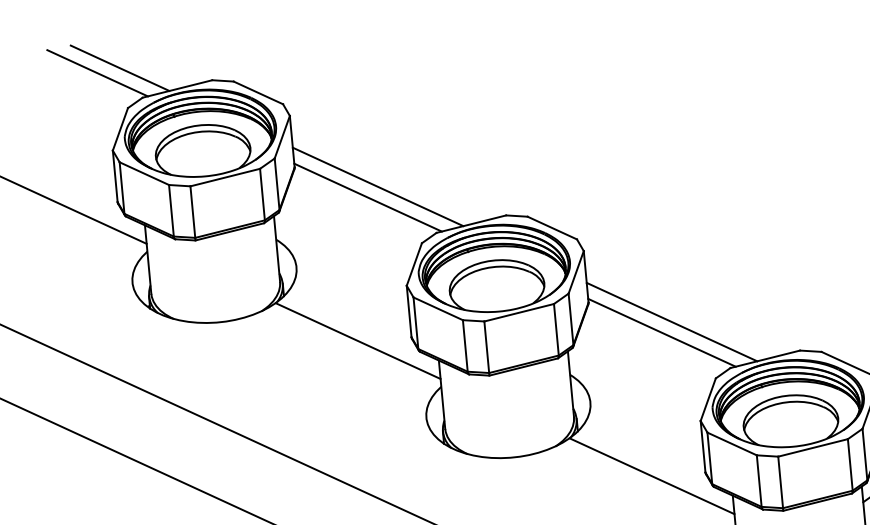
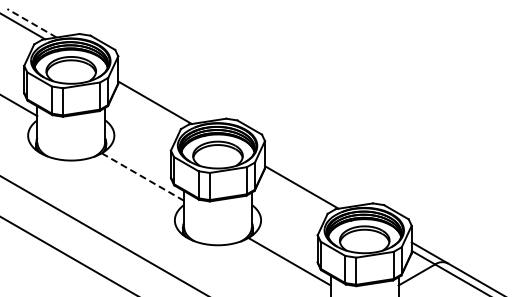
line: (119, 68) -> (31, 23), solid -> dashed
line: (377, 186) -> (160, 97), removed
line: (671, 320) -> (307, 181), removed
line: (357, 341) -> (142, 177), solid -> dashed

